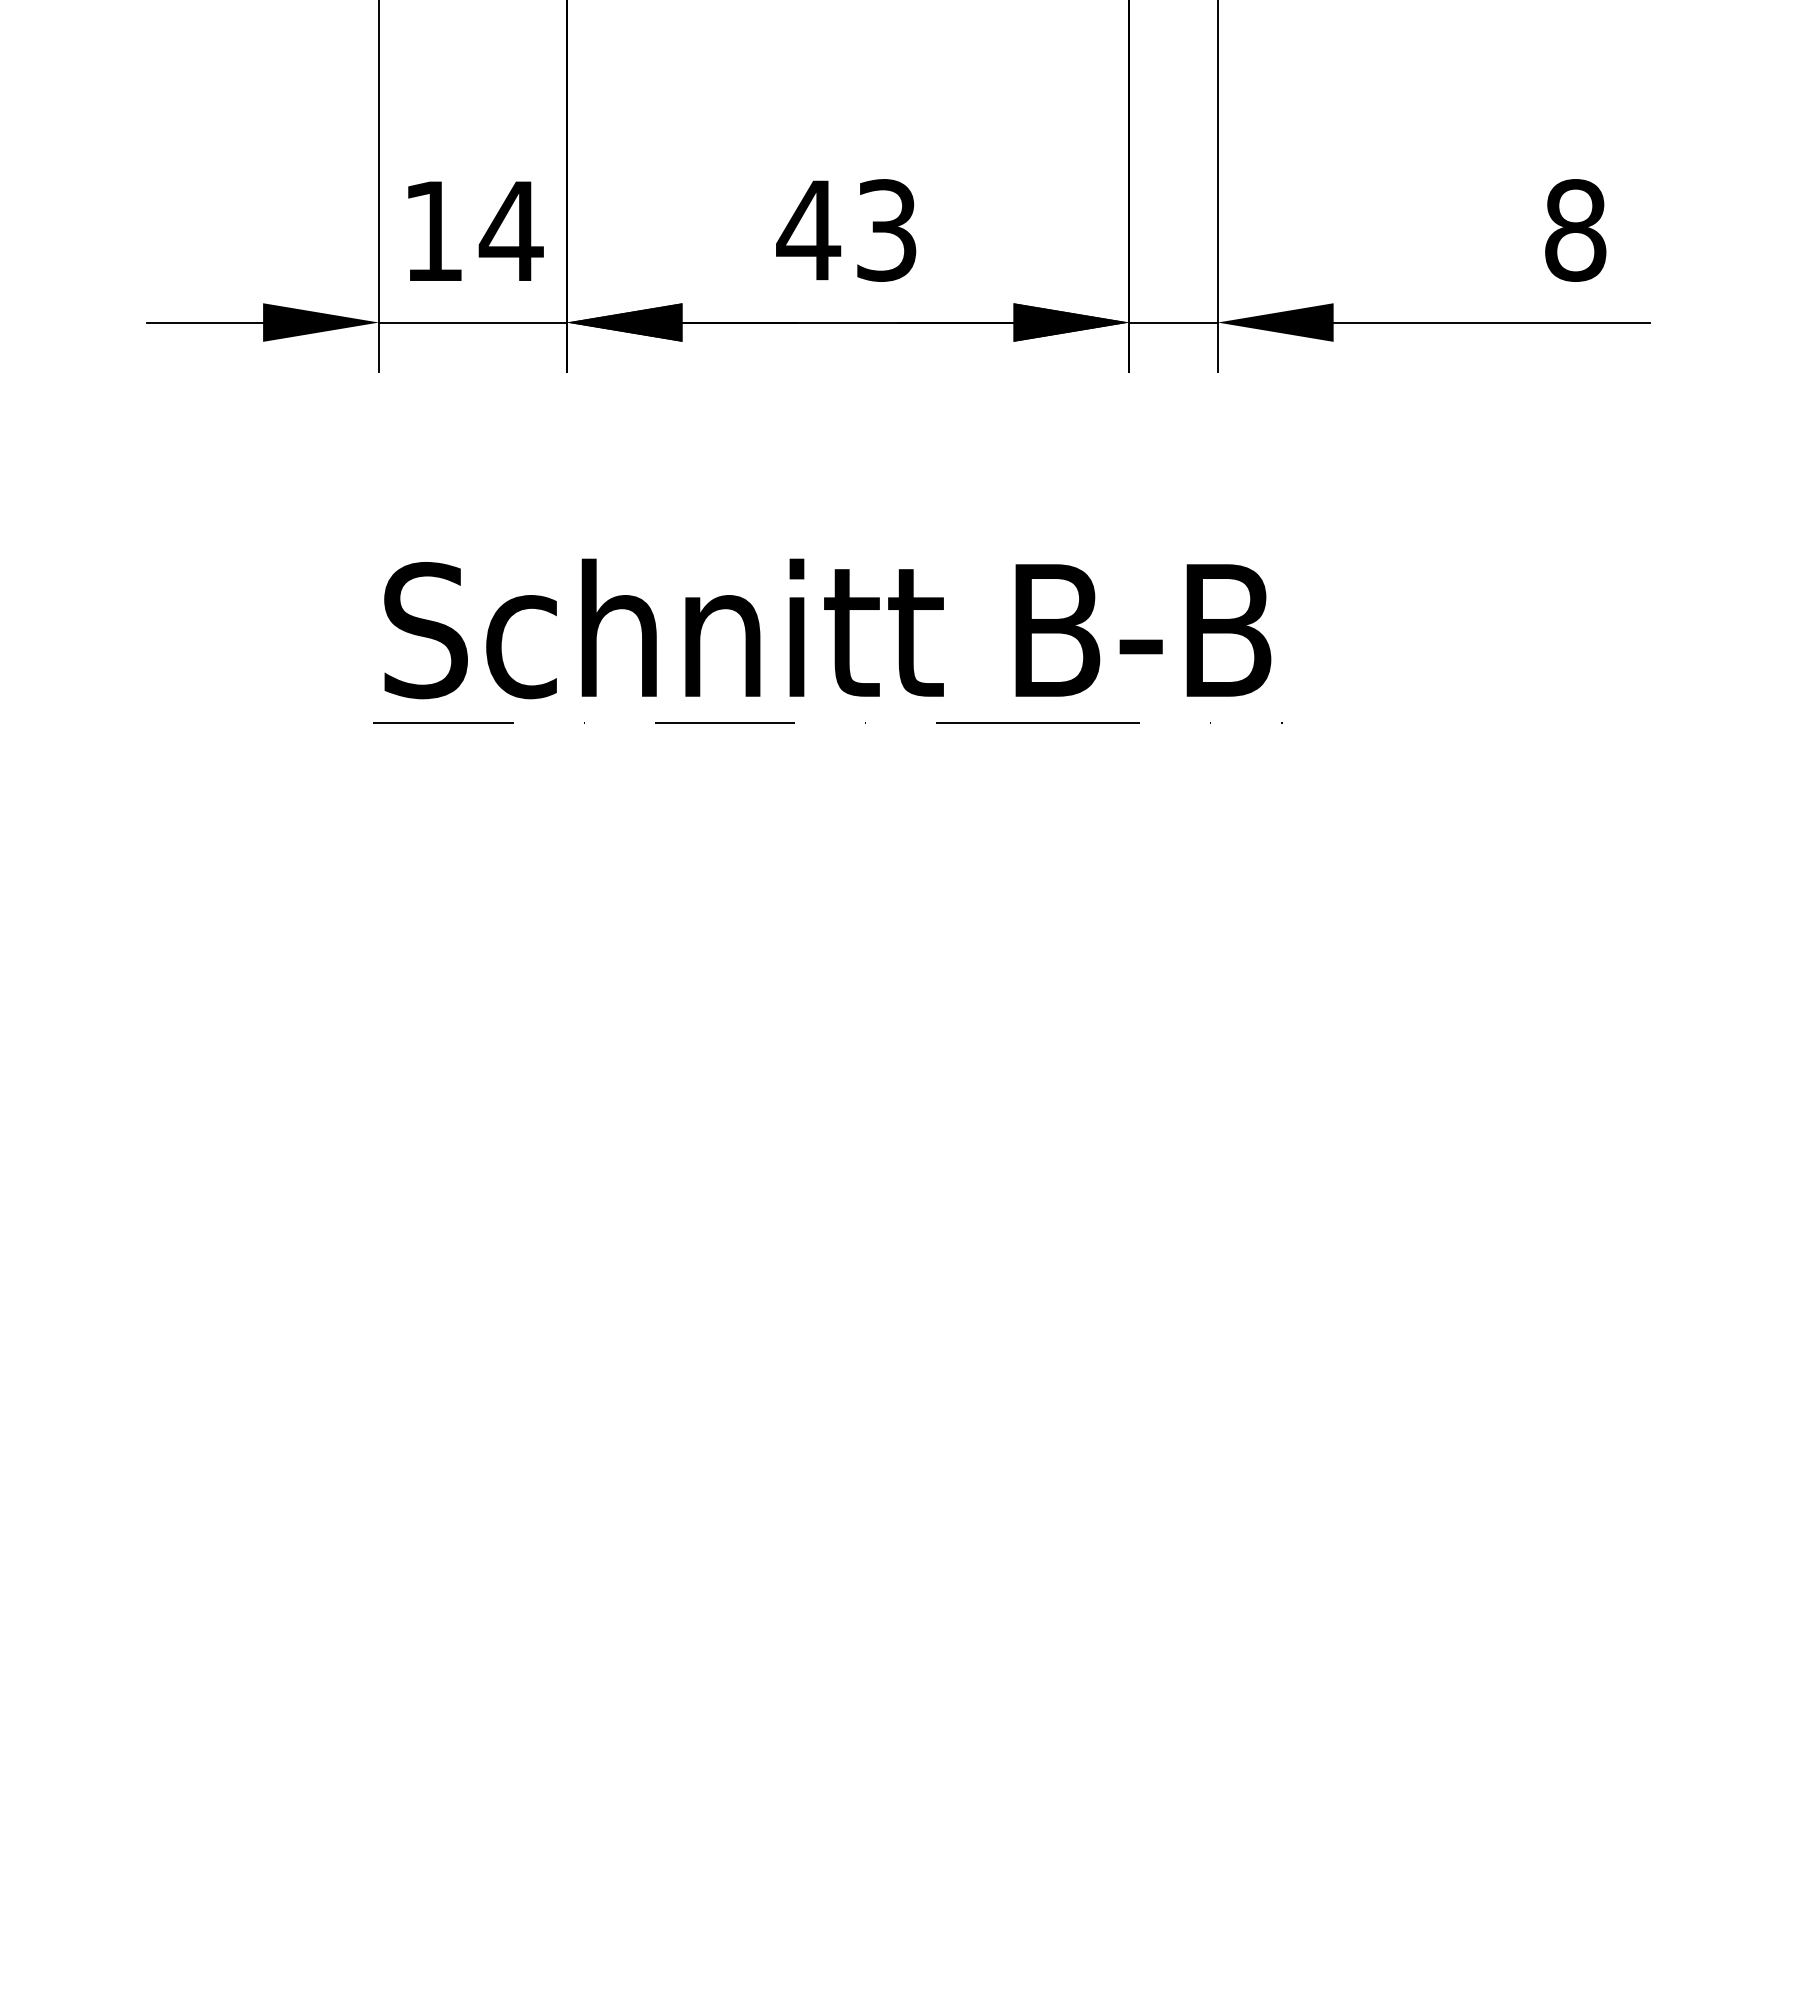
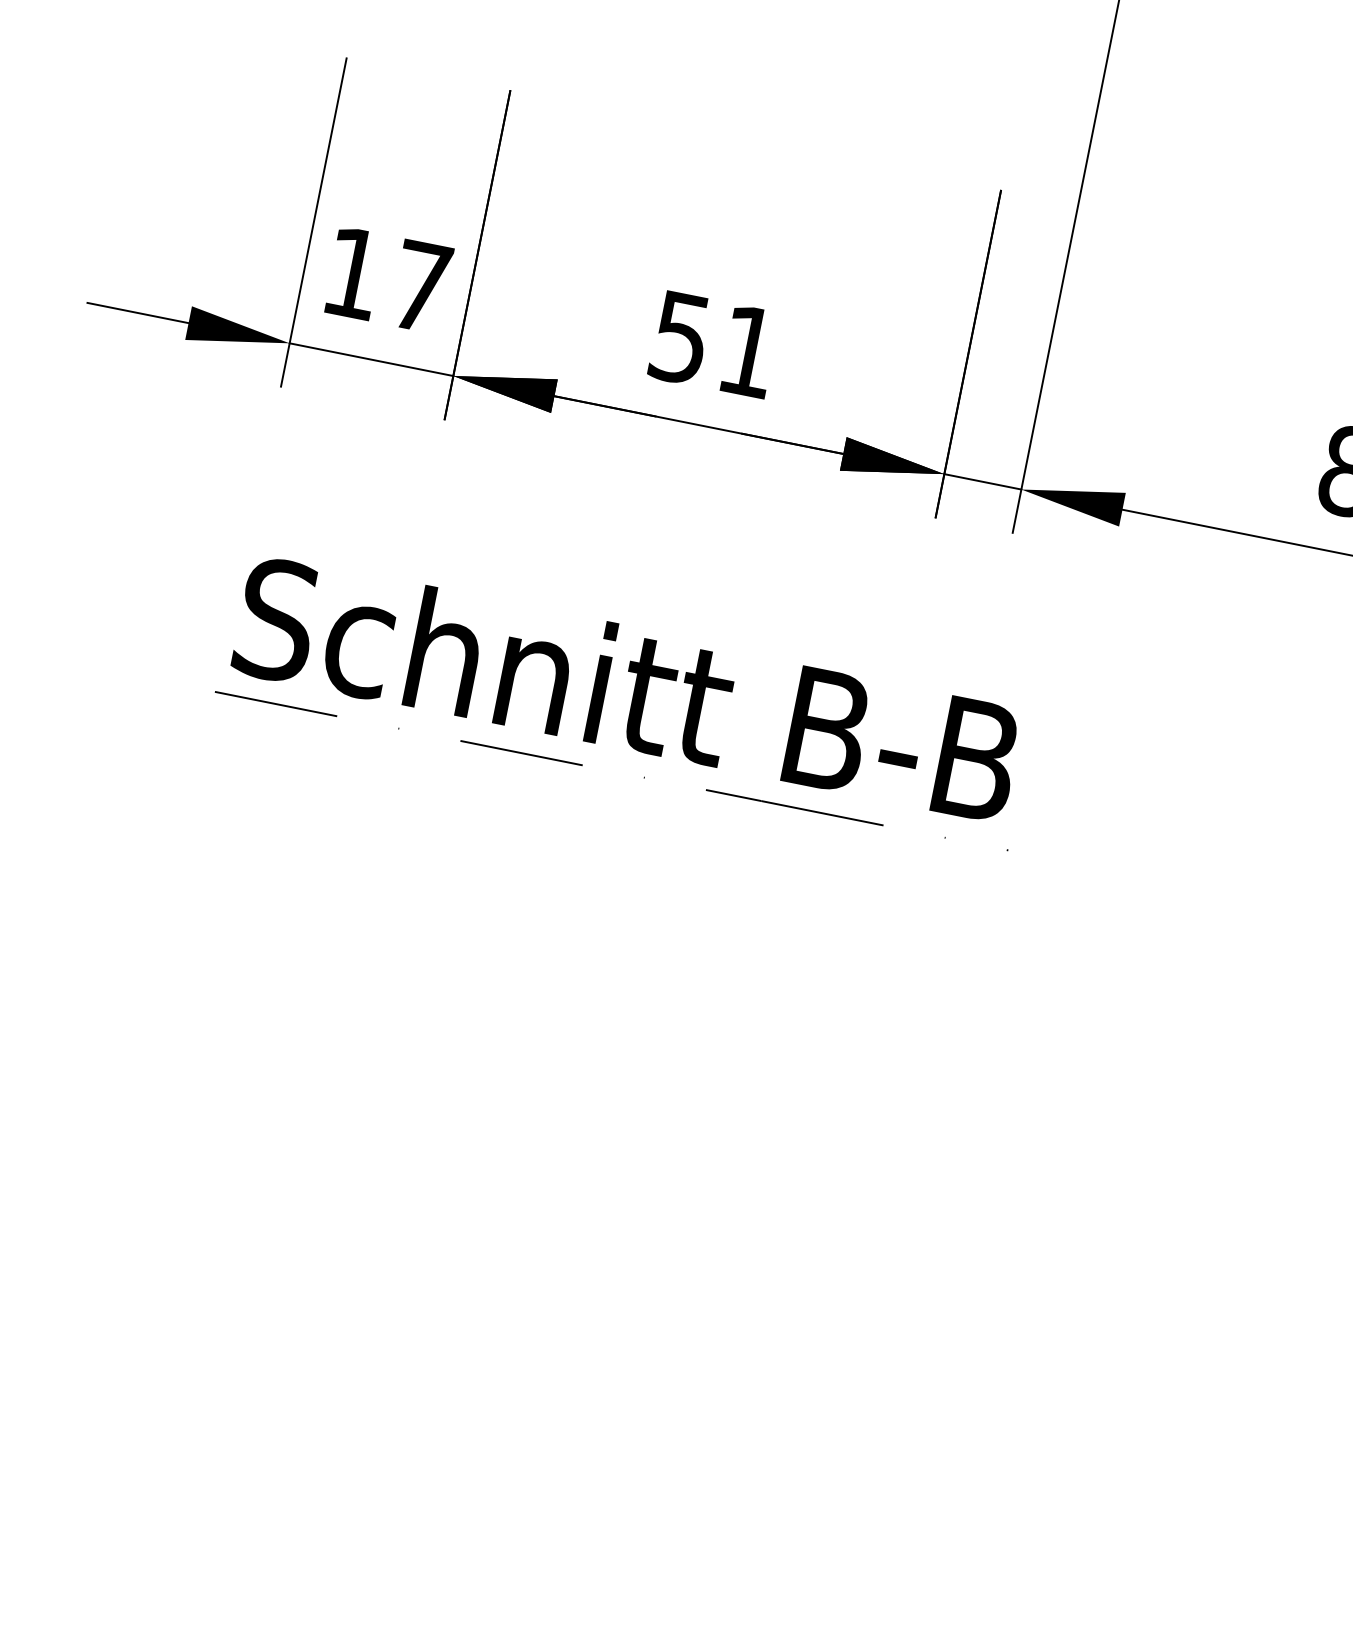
text: (510, 230) -> (420, 285), 14 -> 17
text: (846, 230) -> (713, 344), 43 -> 51

